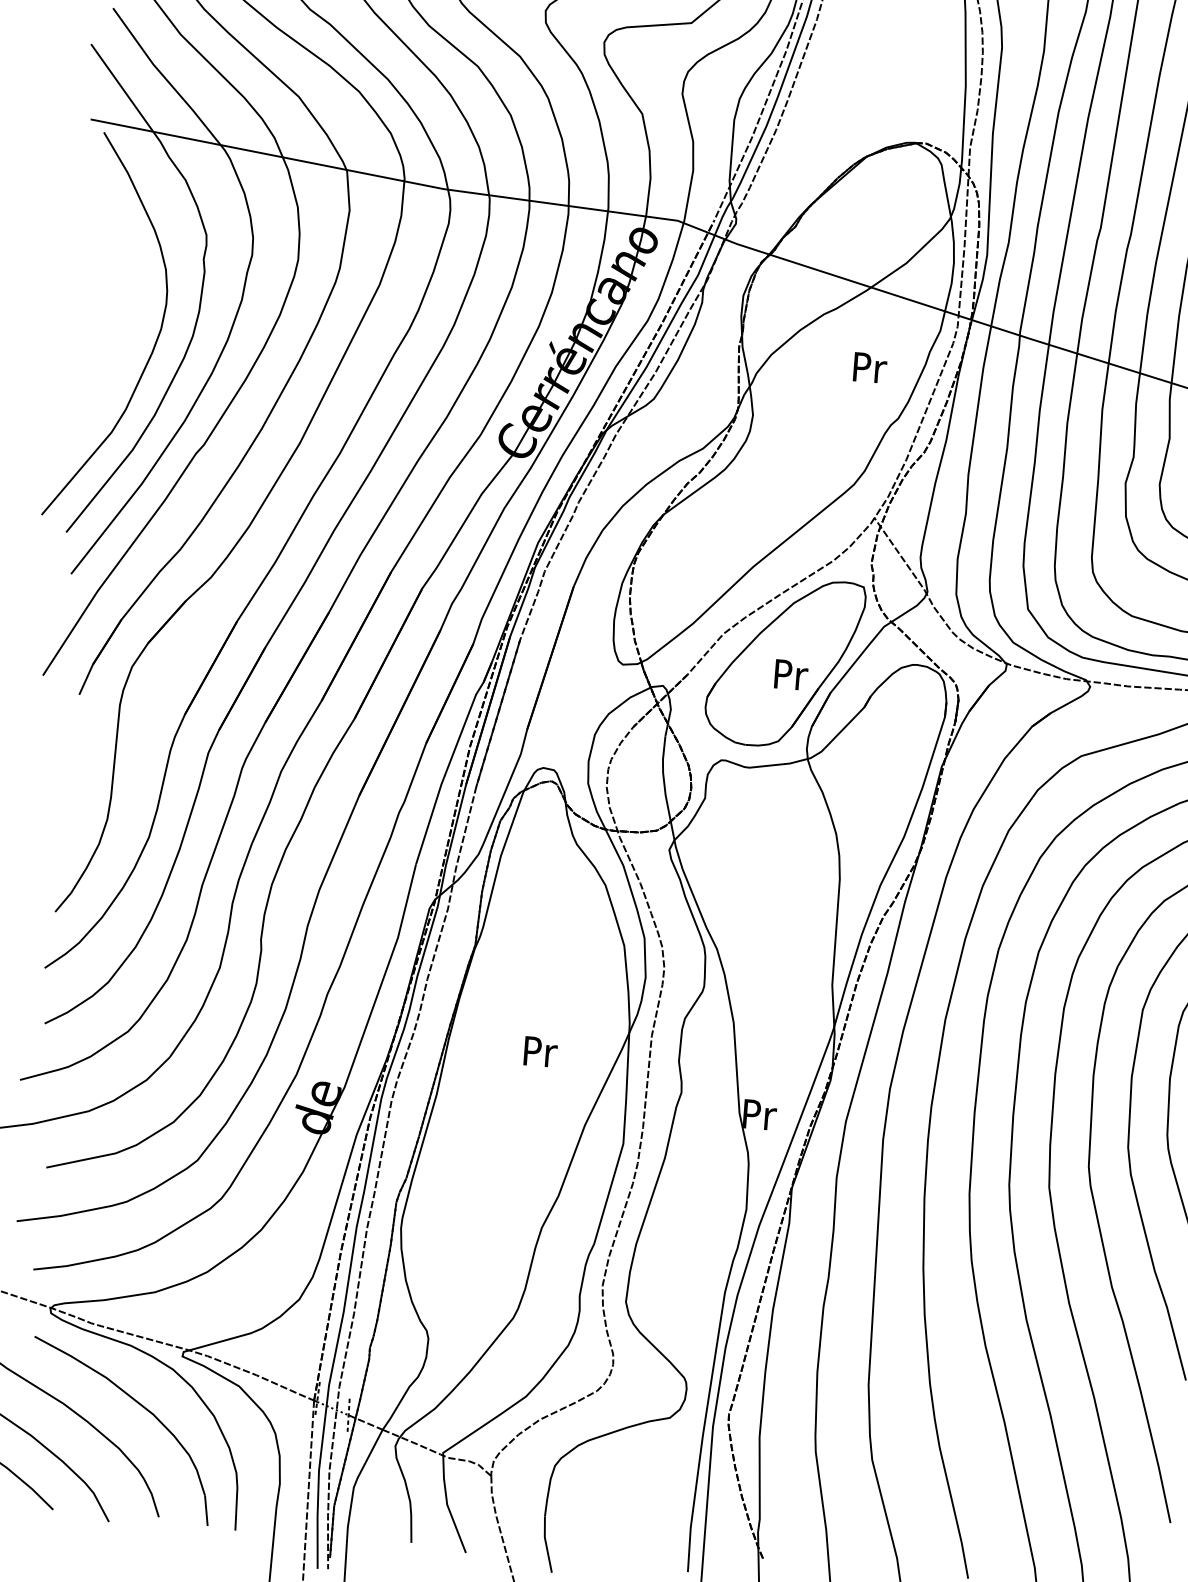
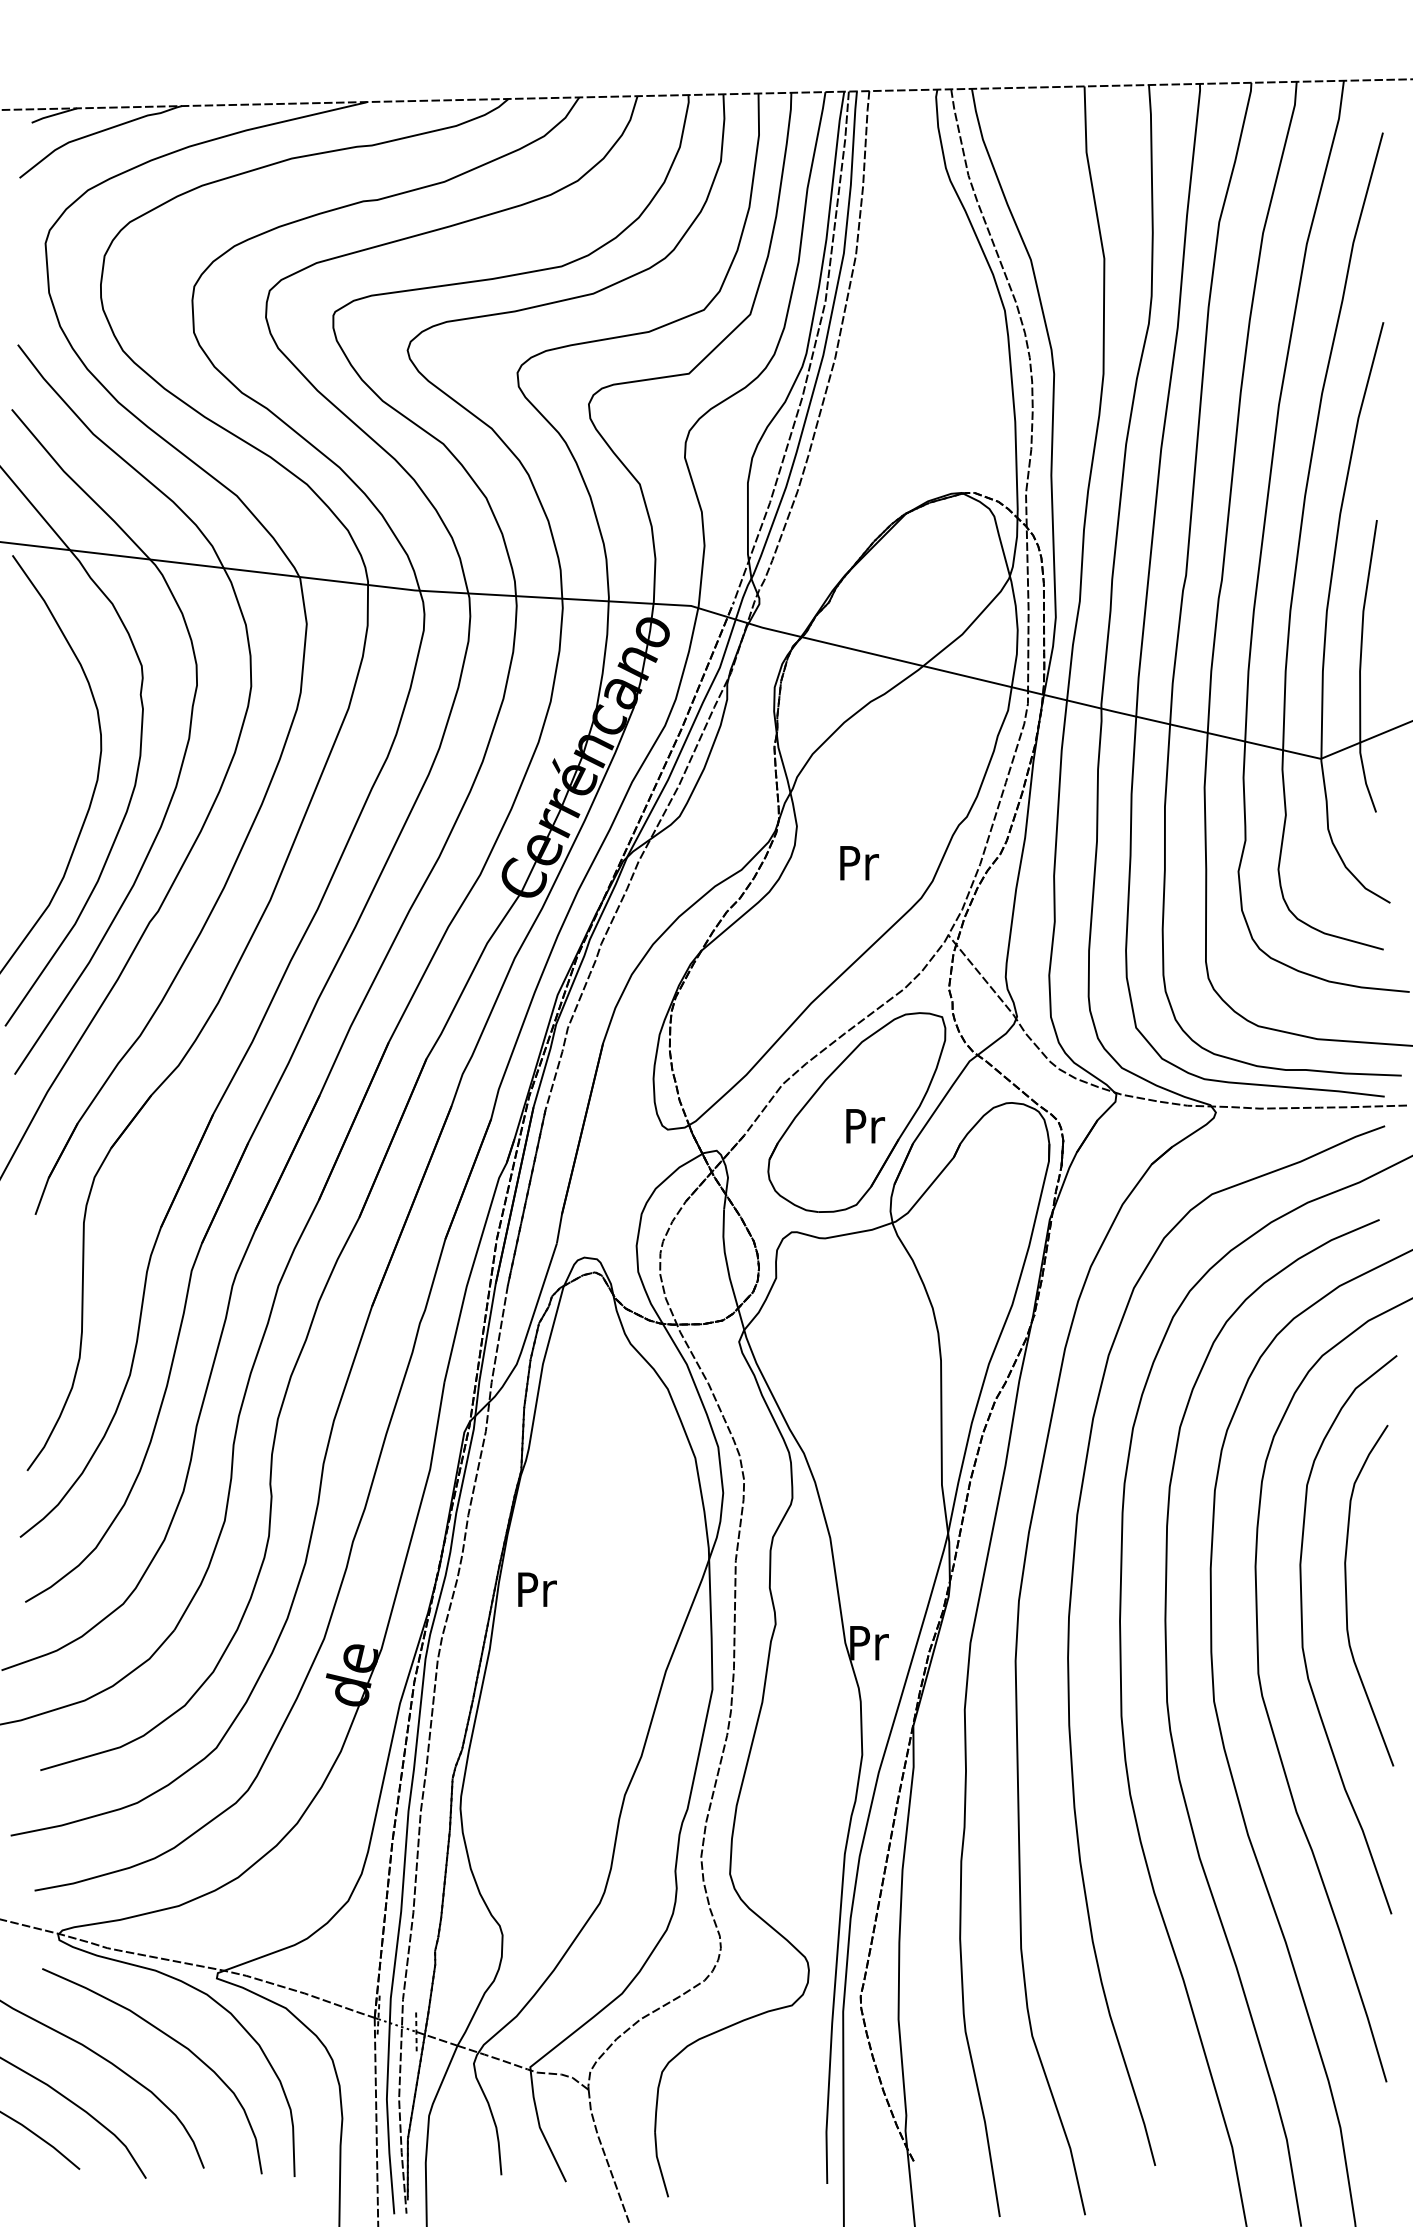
text: (870, 368) -> (859, 863), moved
text: (540, 1051) -> (537, 1589), moved

